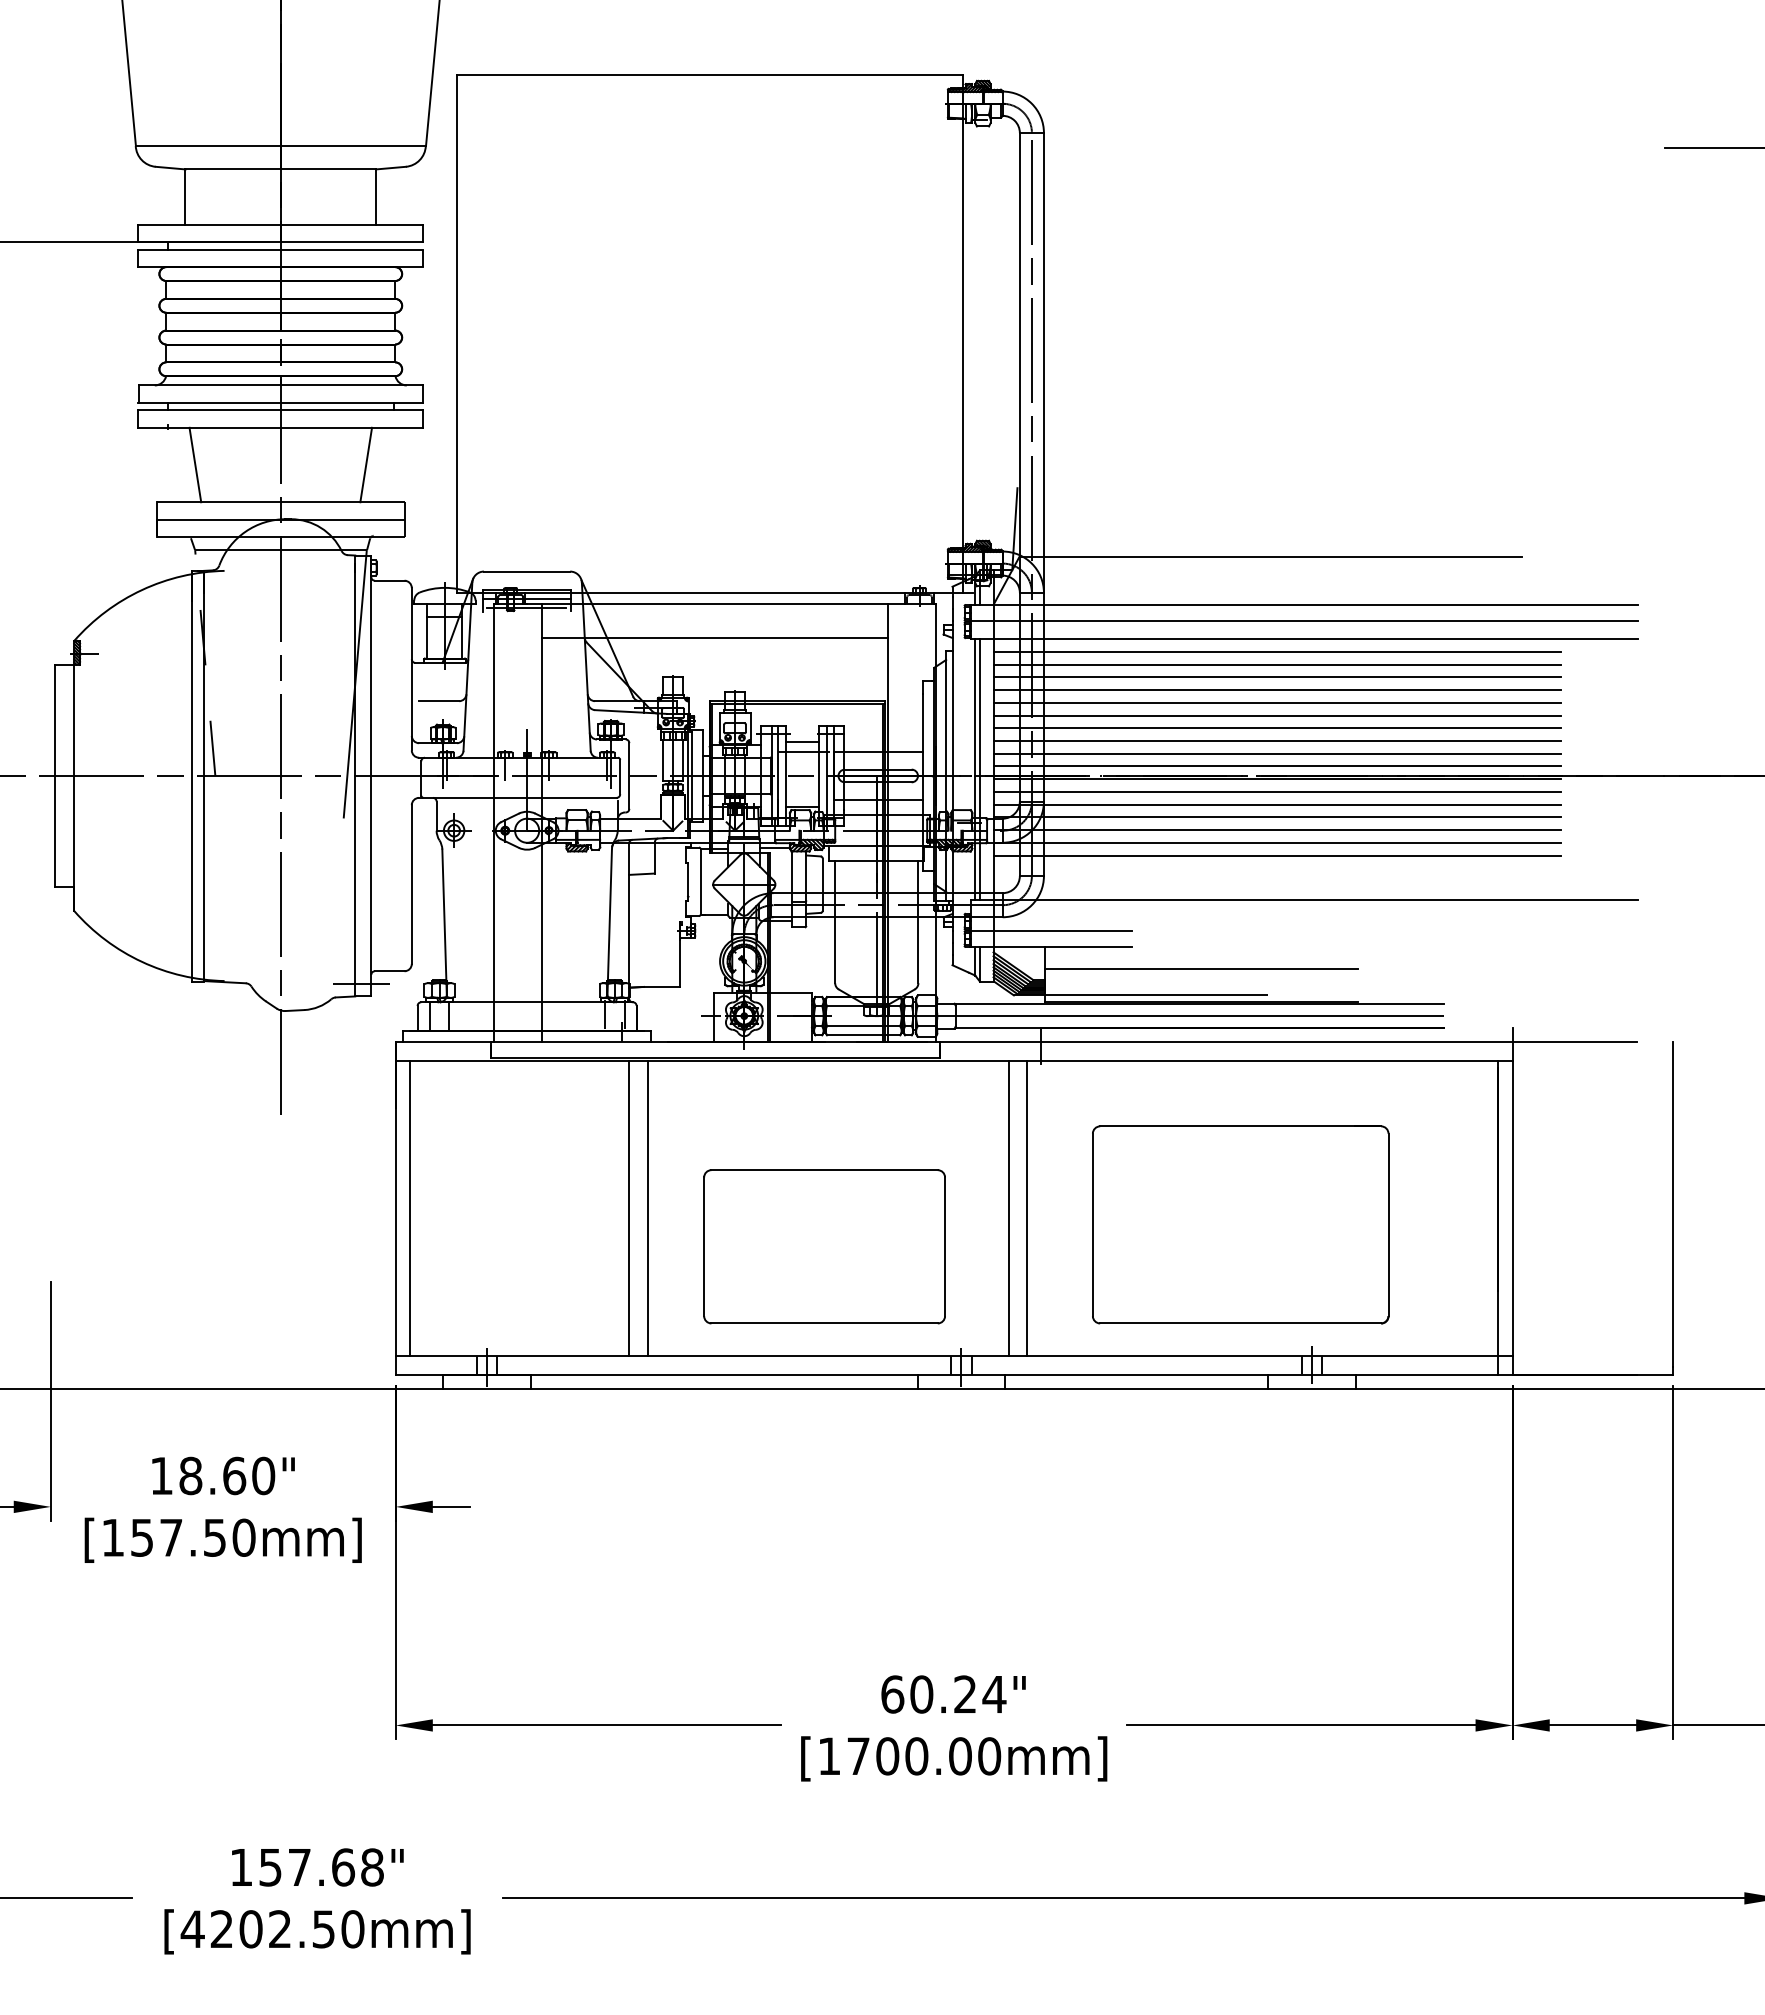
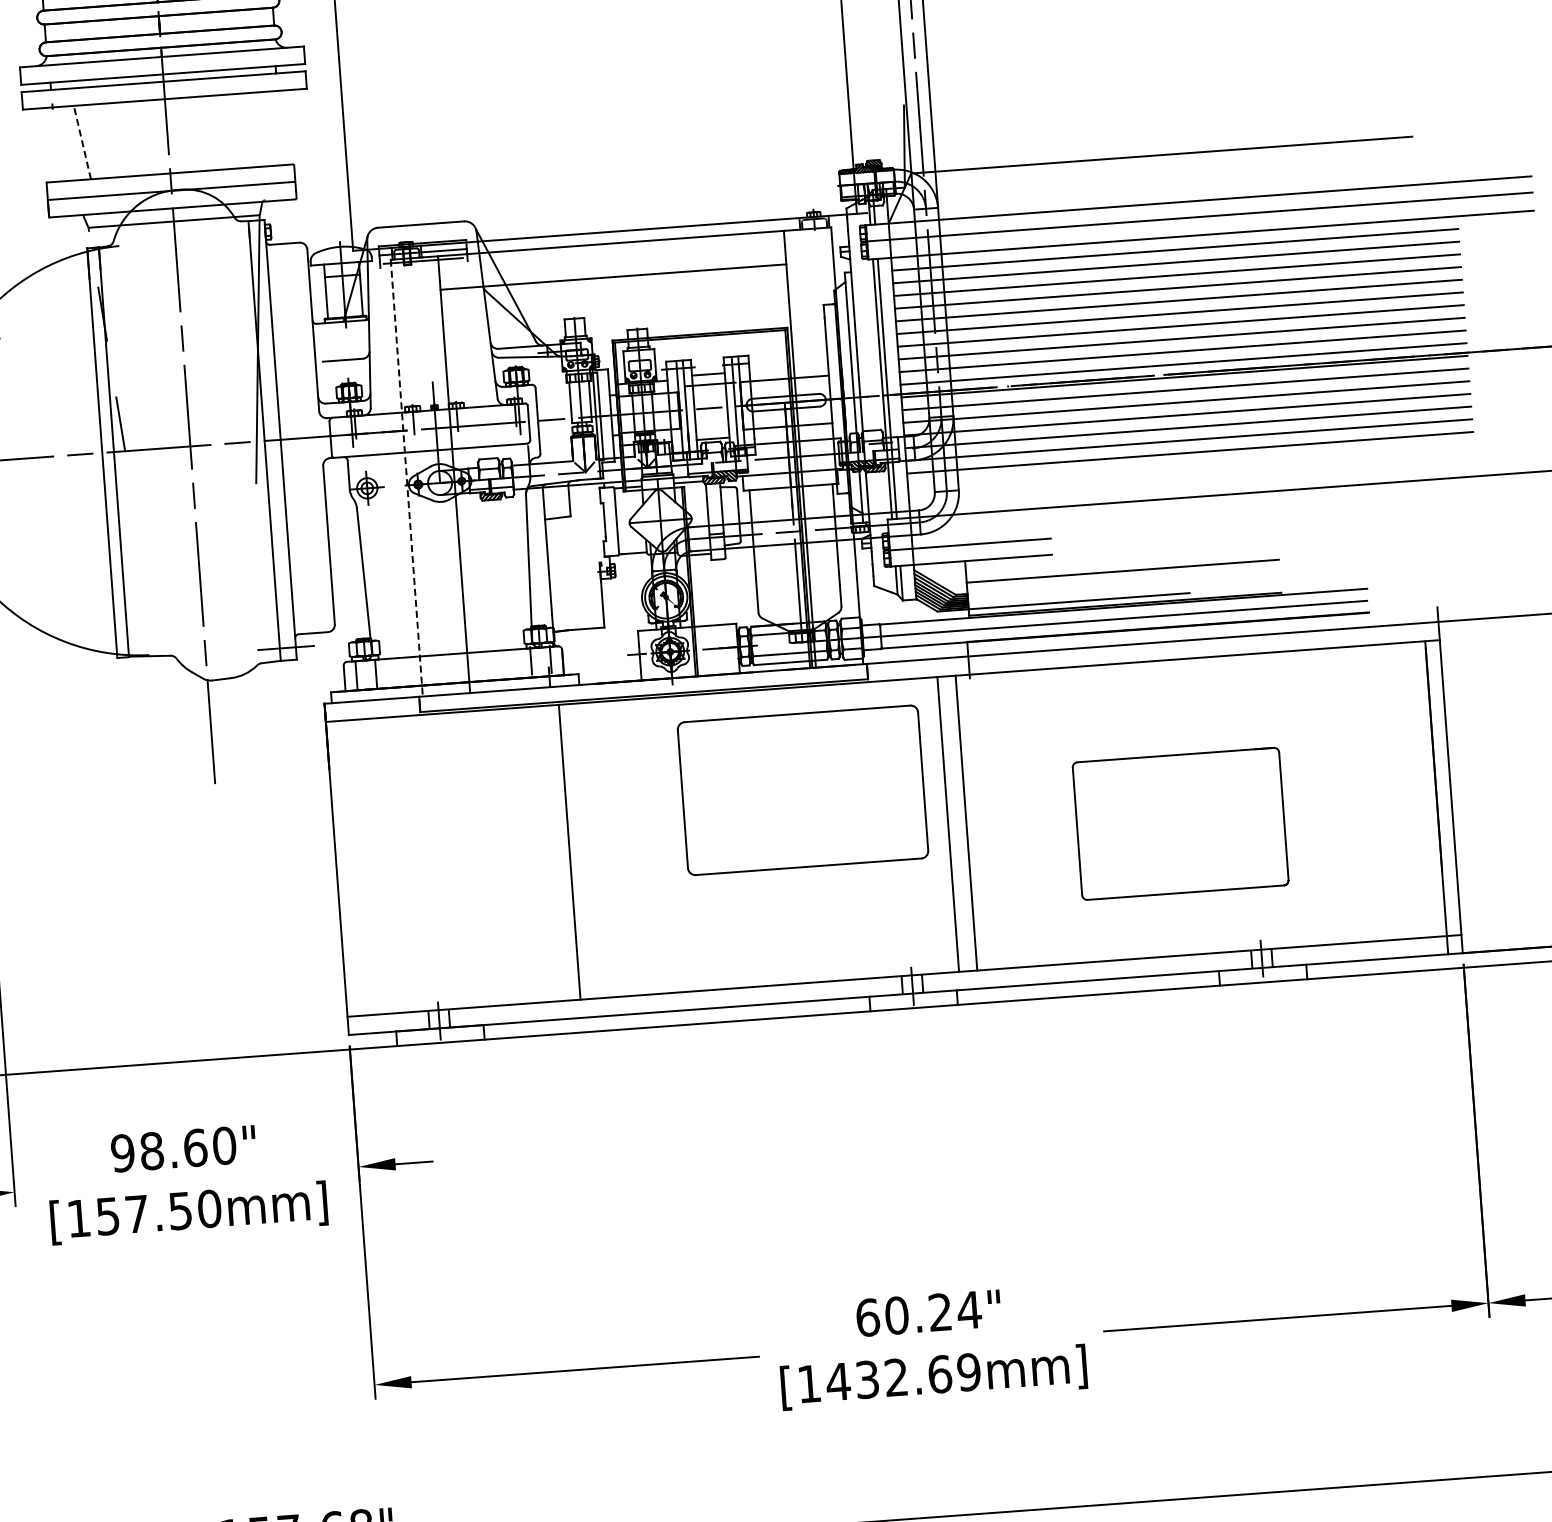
line: (366, 464) -> (253, 129), removed
line: (195, 465) -> (82, 143), solid -> dashed
line: (494, 823) -> (407, 478), solid -> dashed
line: (410, 1208) -> (351, 868), removed
line: (647, 1208) -> (587, 850), removed
part: (1240, 1224) -> (1180, 823), size x0.7
part: (824, 1246) -> (802, 790), moved
text: (161, 1475) -> (122, 1152), 18.60" -> 98.60"
text: (923, 1756) -> (903, 1377), [1700.00mm] -> [1432.69mm]

